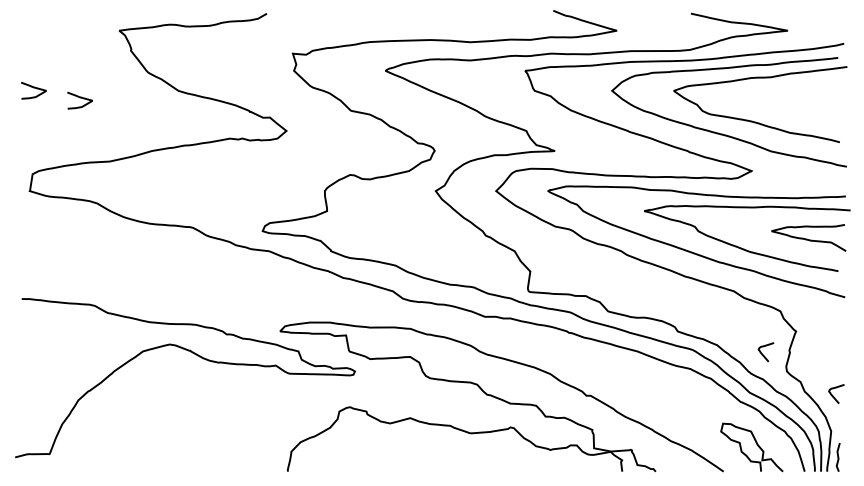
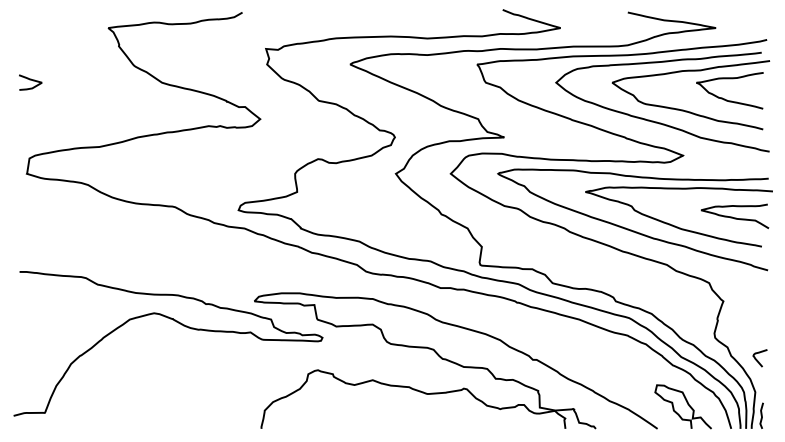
curve: (79, 98) -> (72, 89), removed
curve: (800, 109) -> (727, 99), added
curve: (763, 353) -> (693, 321), removed

